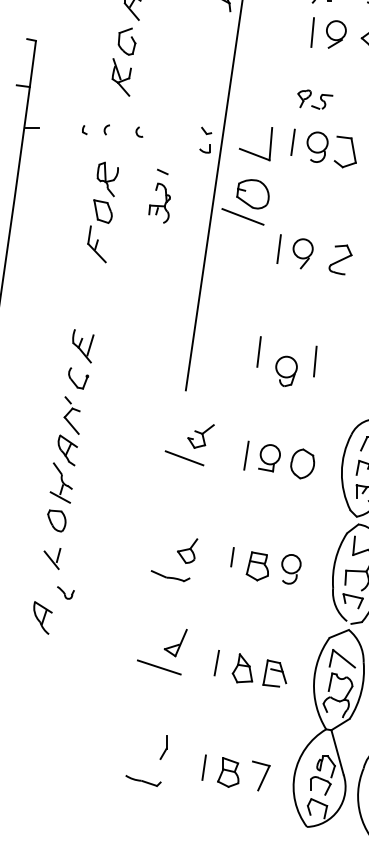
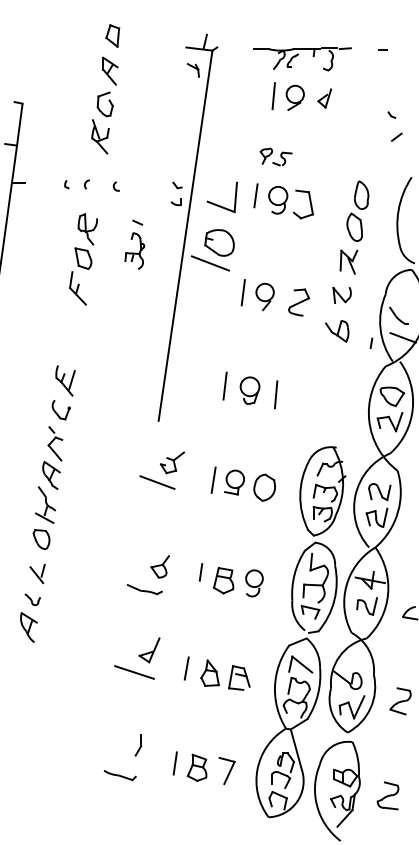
part: (285, 371) -> (249, 390), moved
part: (65, 592) -> (32, 599), moved

